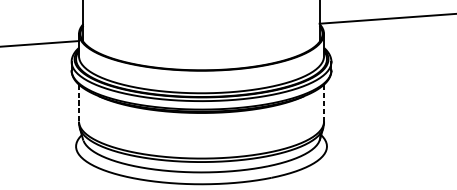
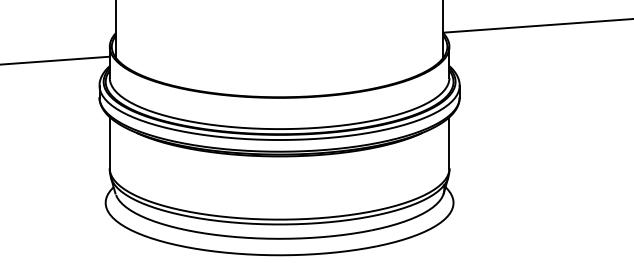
line: (78, 102) -> (109, 142), dashed -> solid
line: (324, 102) -> (449, 142), dashed -> solid

